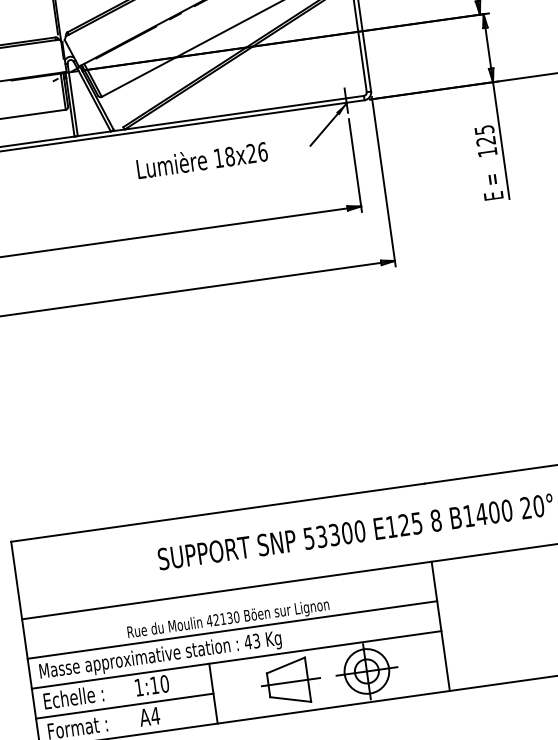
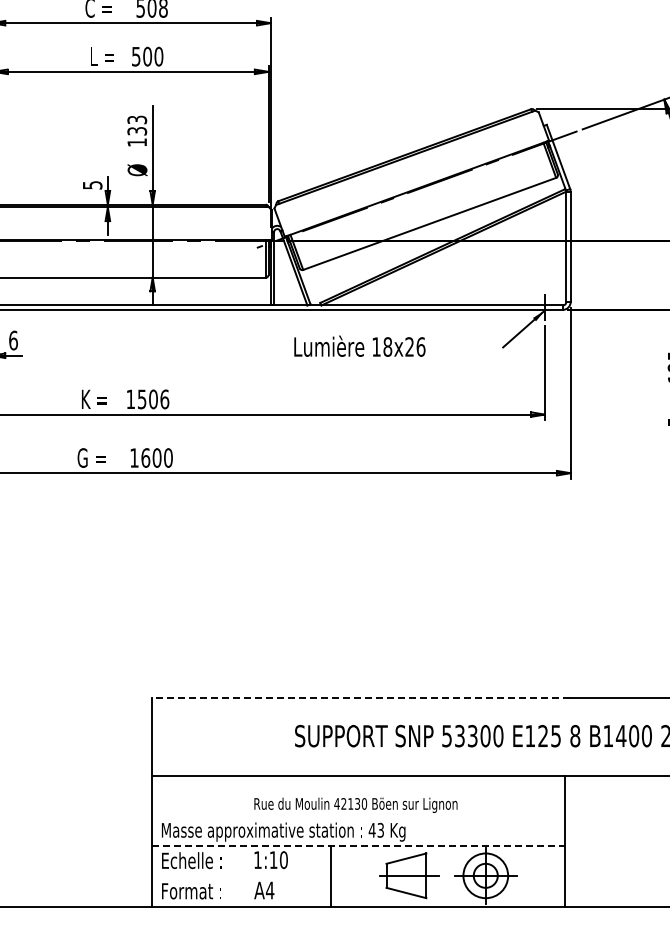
text: (201, 159) -> (359, 345), moved
line: (218, 512) -> (360, 697), solid -> dashed
line: (232, 630) -> (358, 816), removed
line: (236, 660) -> (358, 846), solid -> dashed
line: (124, 706) -> (240, 876), removed

